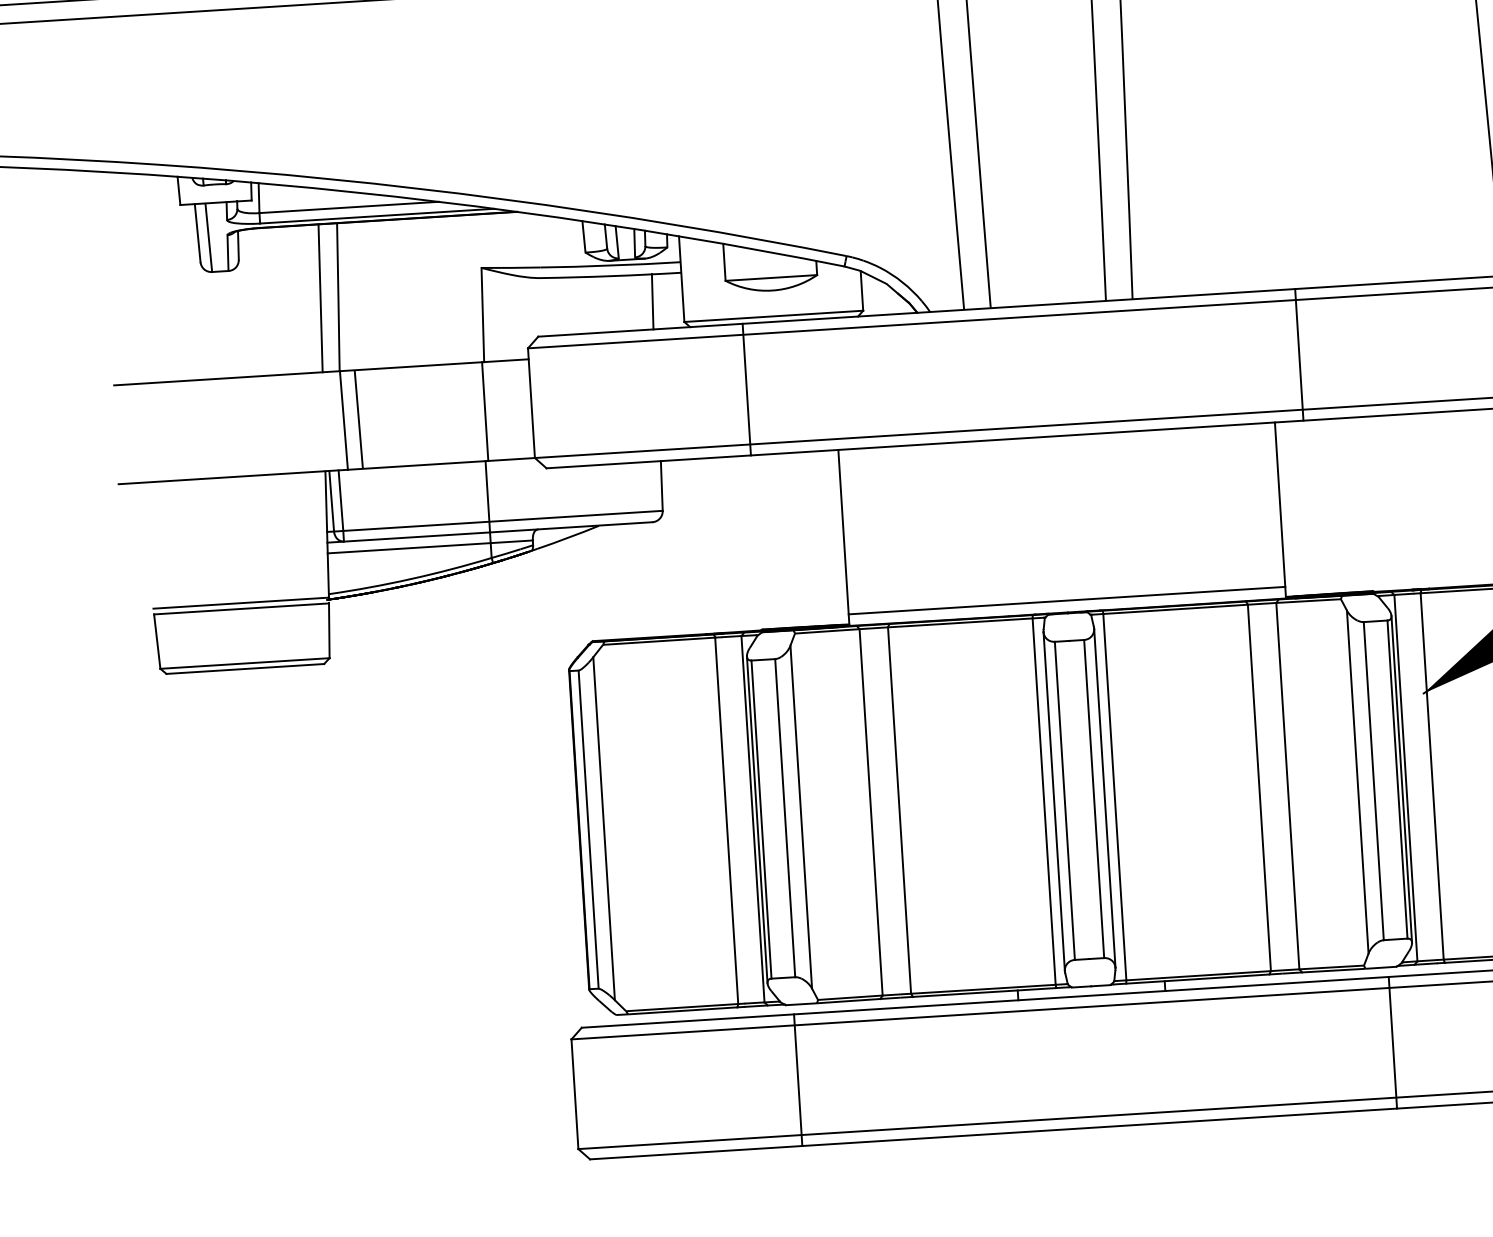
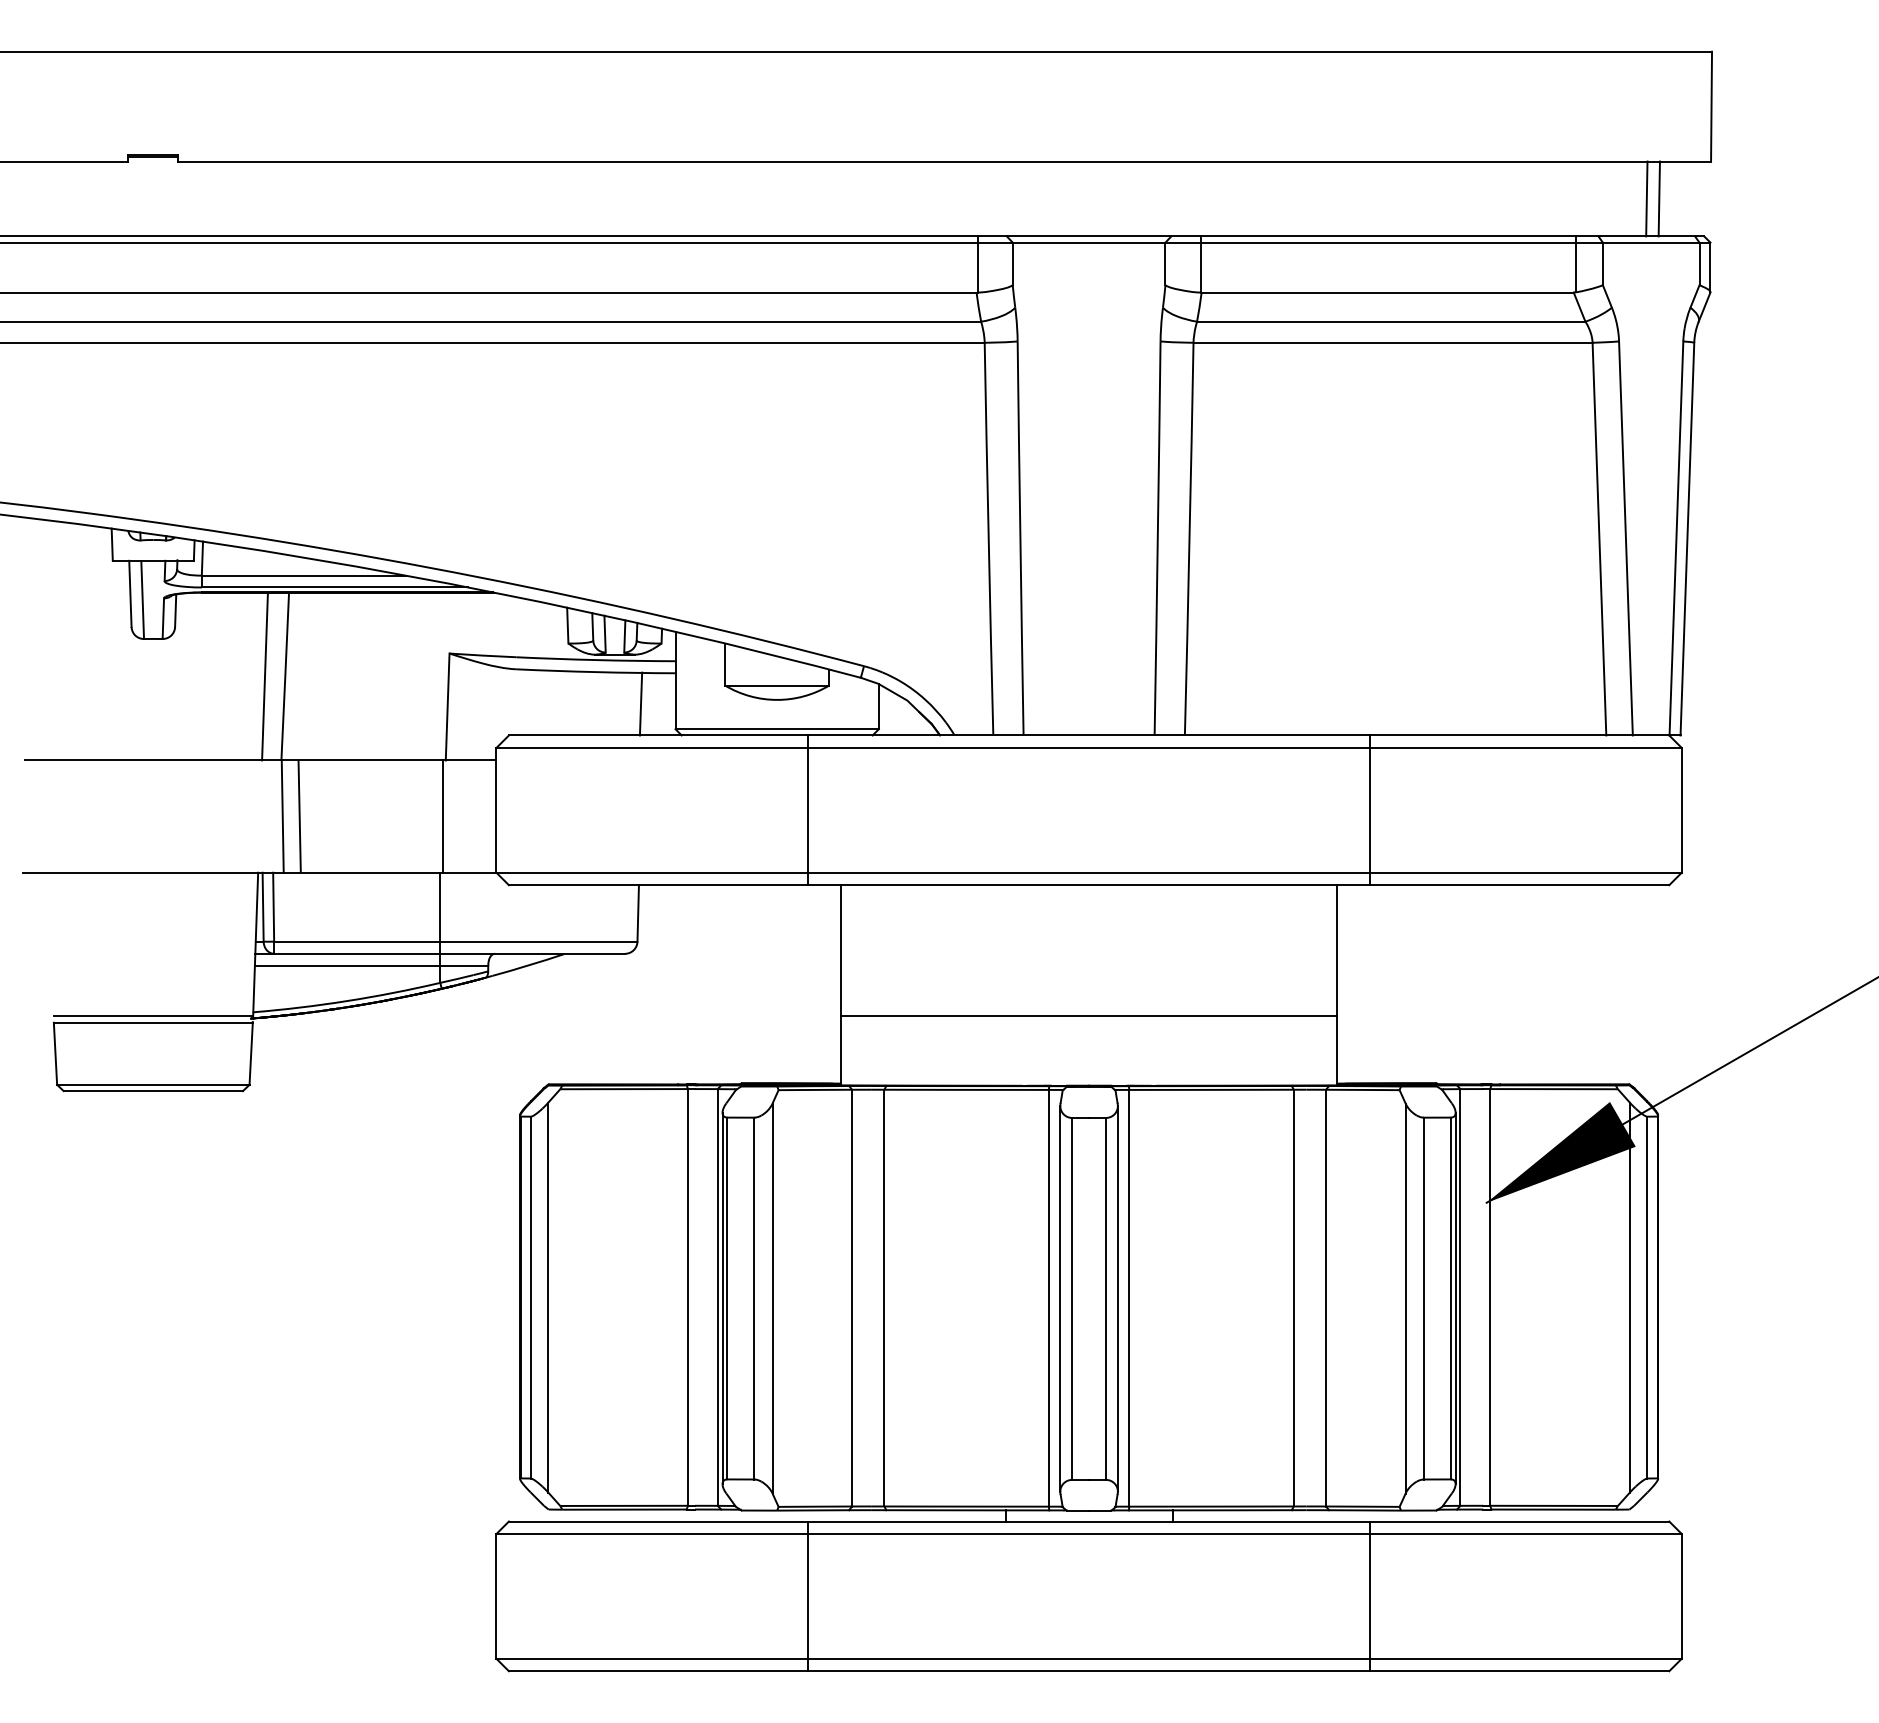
line: (746, 389) -> (808, 810), moved
line: (1066, 600) -> (1088, 1016), moved
line: (1392, 1042) -> (1369, 1596), moved
line: (798, 1080) -> (808, 1596), moved

